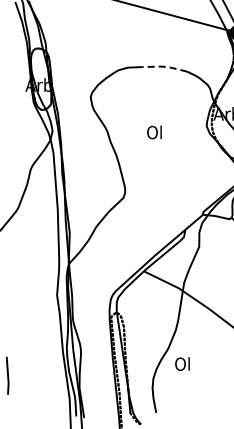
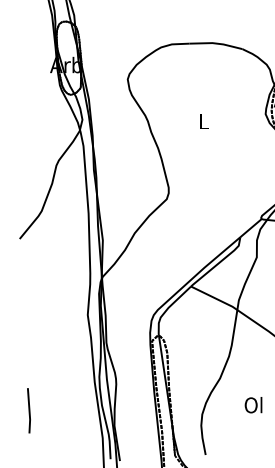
line: (164, 66) -> (215, 43), dashed -> solid
text: (154, 132) -> (203, 121), Ol -> L
text: (182, 363) -> (253, 404), moved

